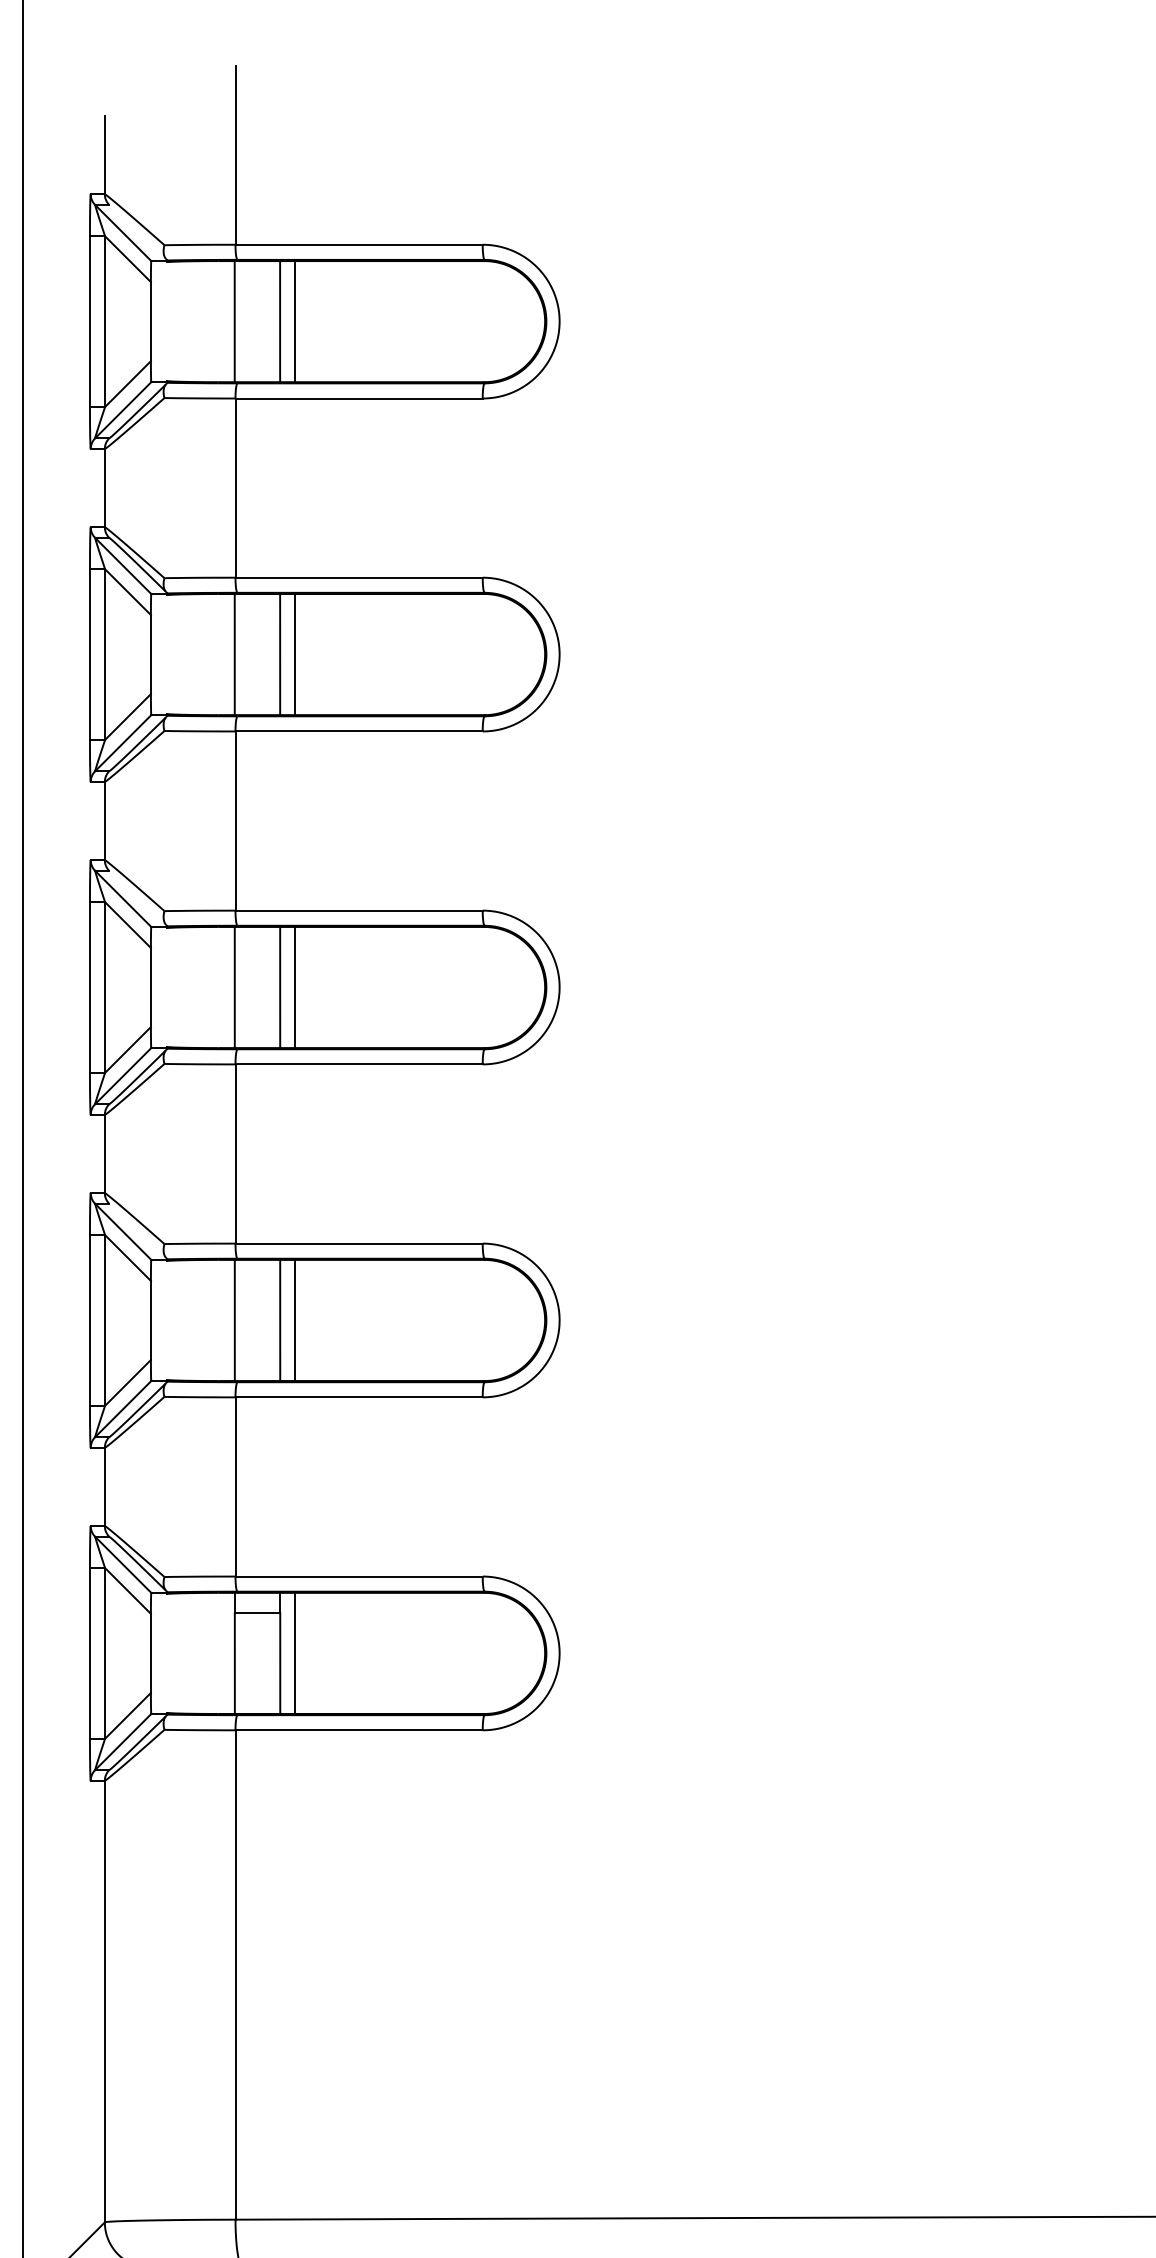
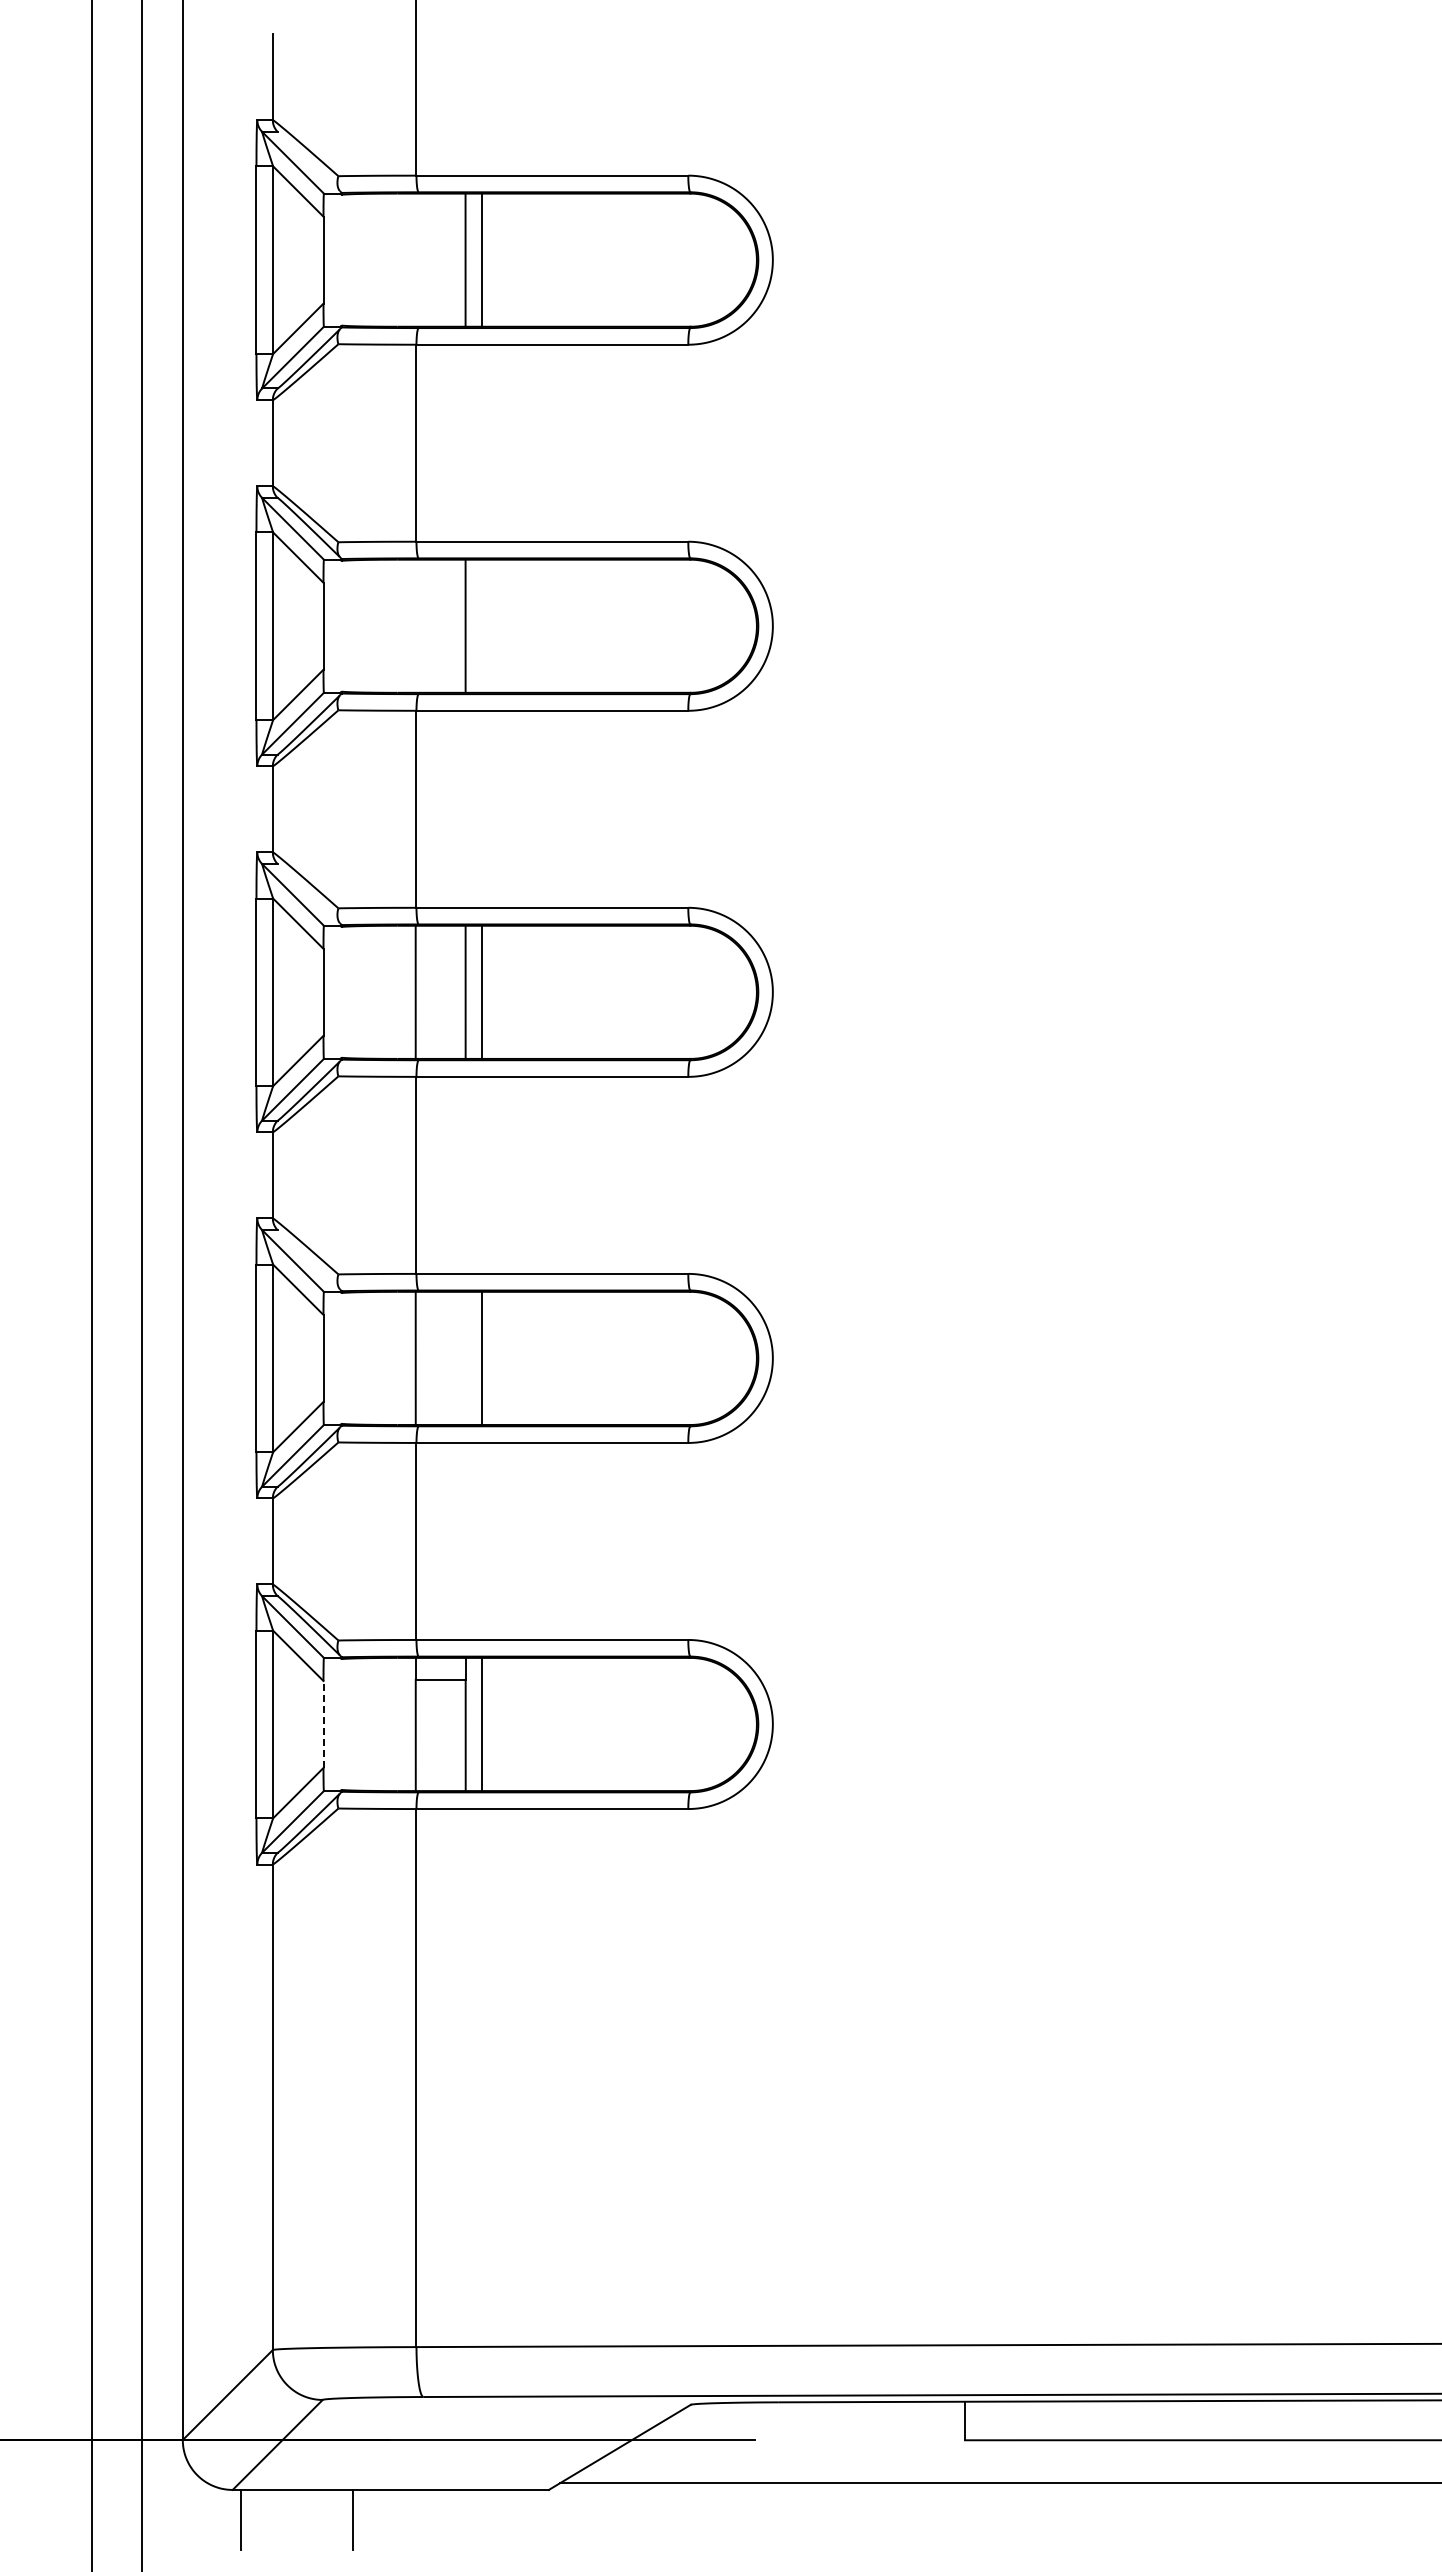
line: (234, 321) -> (415, 259), removed
line: (234, 653) -> (415, 625), removed
line: (295, 653) -> (482, 625), removed
line: (280, 1319) -> (465, 1357), removed
line: (150, 1653) -> (323, 1724), solid -> dashed

